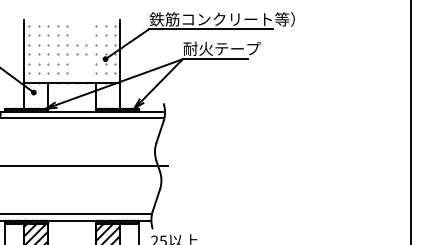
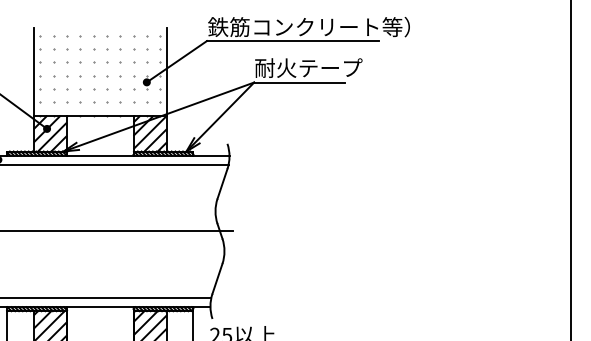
part: (81, 30) -> (113, 42), added
part: (81, 68) -> (113, 95), added
hatch: (36, 95) -> (50, 132), added
hatch: (107, 95) -> (149, 132), added

